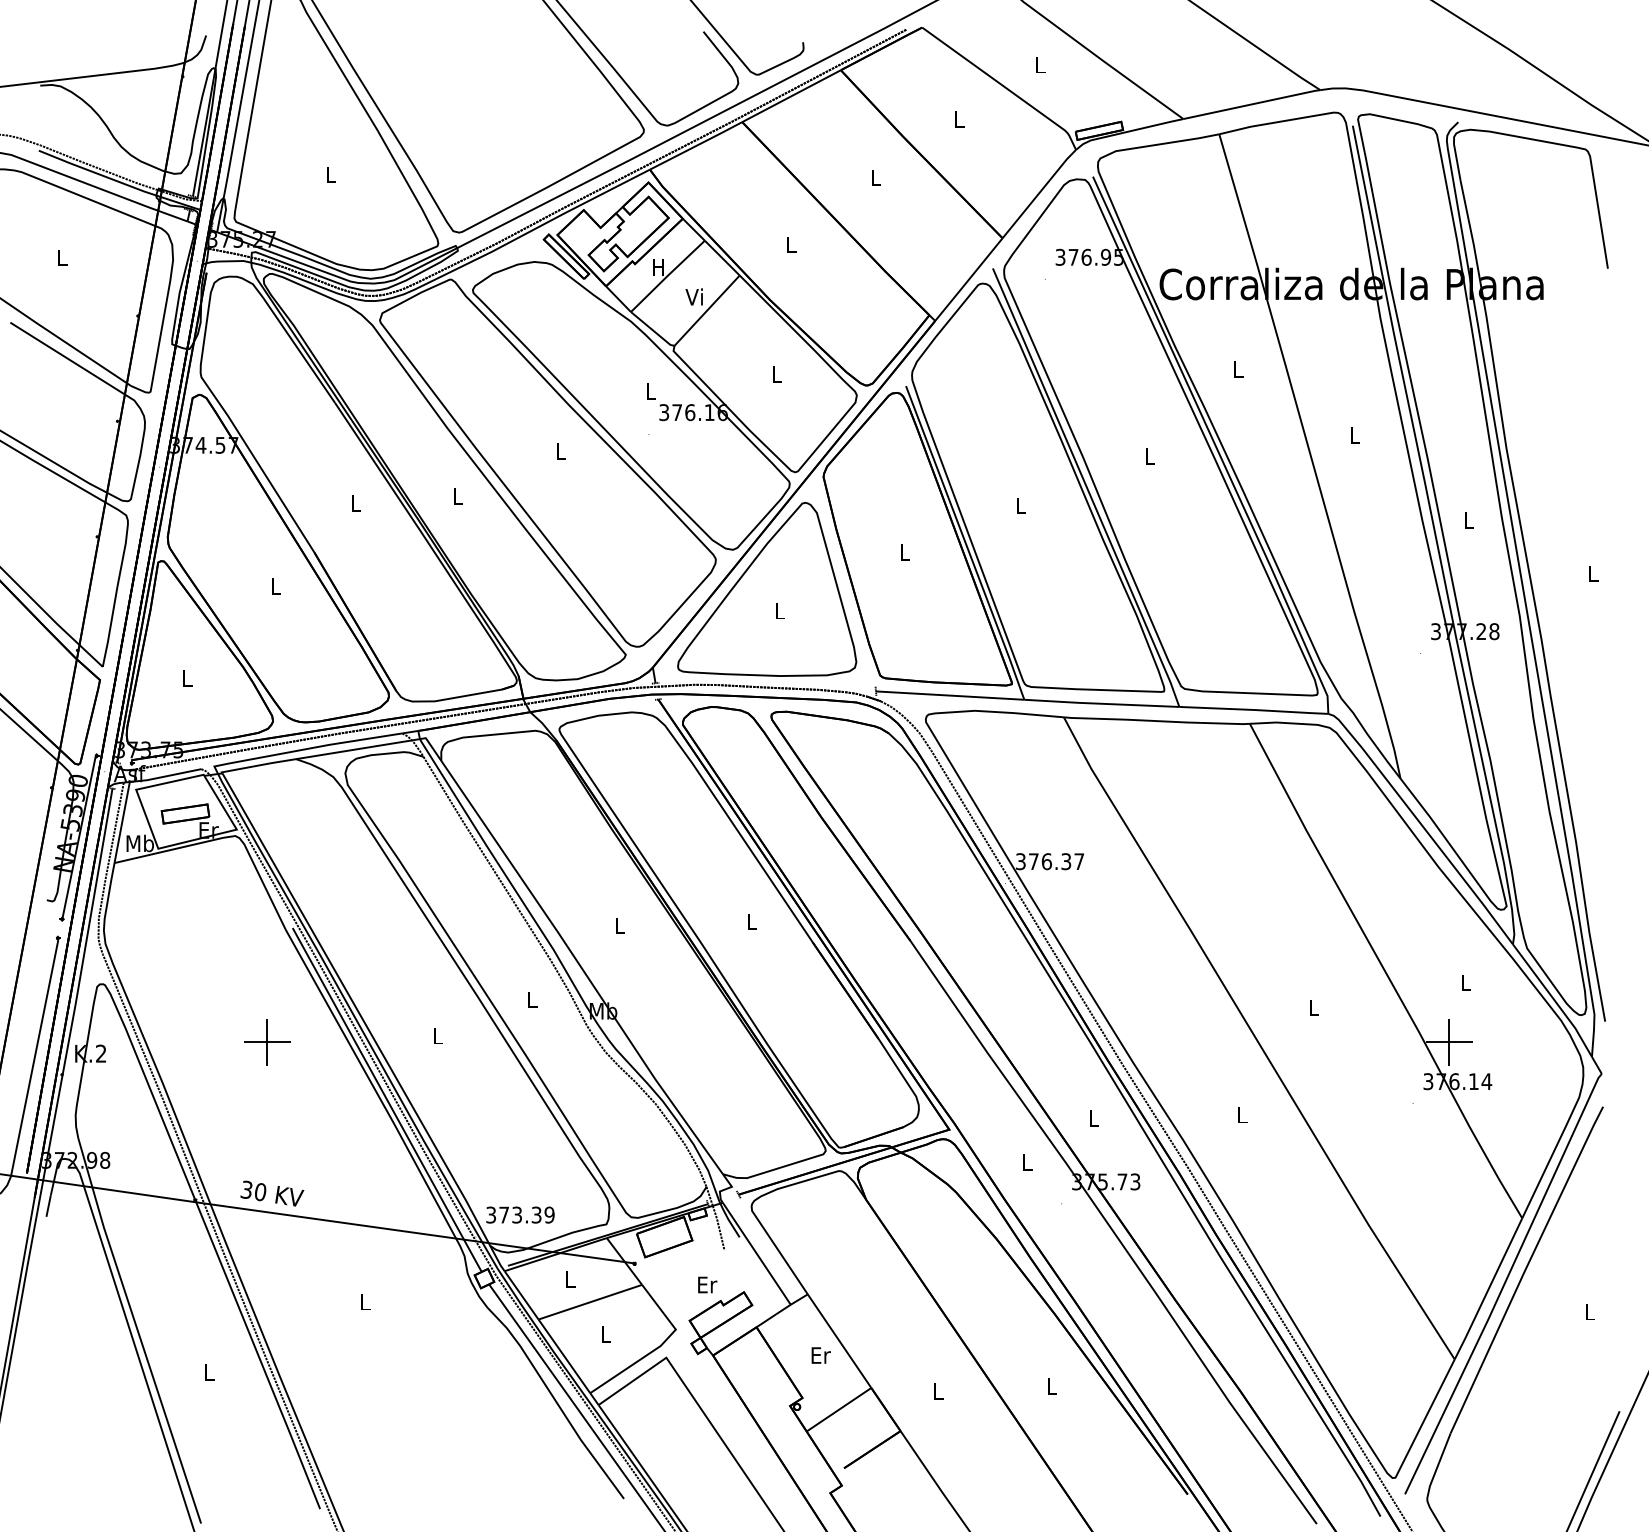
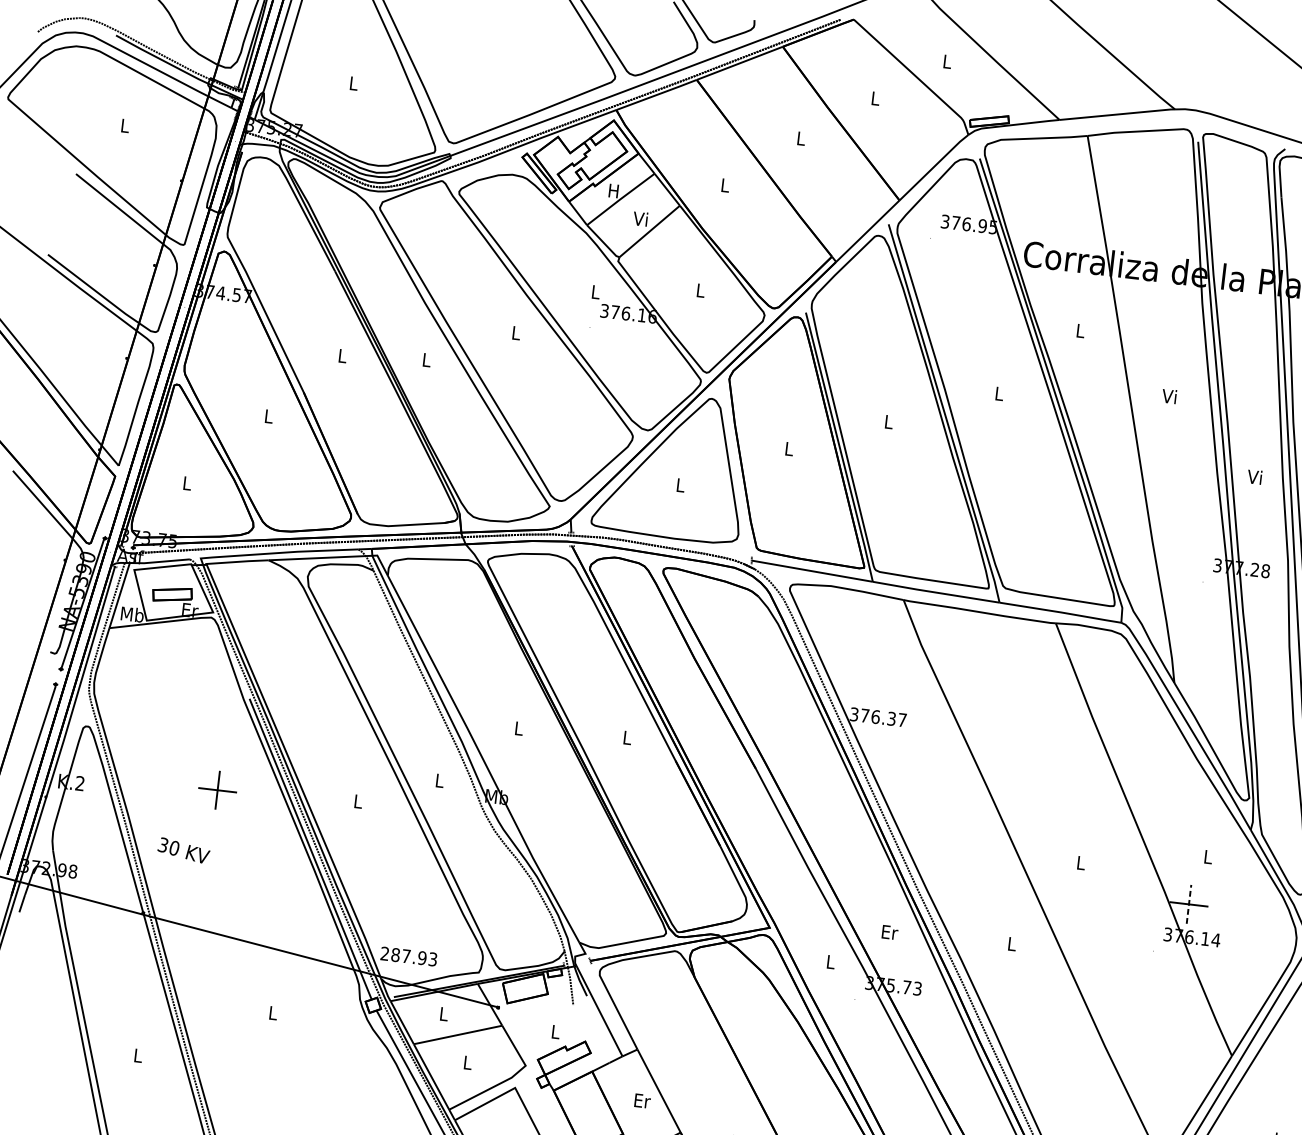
text: (1353, 434) -> (1168, 395), L -> Vi
text: (1467, 519) -> (1254, 476), L -> Vi
line: (1449, 1042) -> (1189, 904), solid -> dashed
text: (1094, 1118) -> (890, 932), L -> Er
text: (272, 1193) -> (184, 850), moved
text: (520, 1214) -> (409, 956), 373.39 -> 287.93
text: (707, 1284) -> (556, 1031), Er -> L

